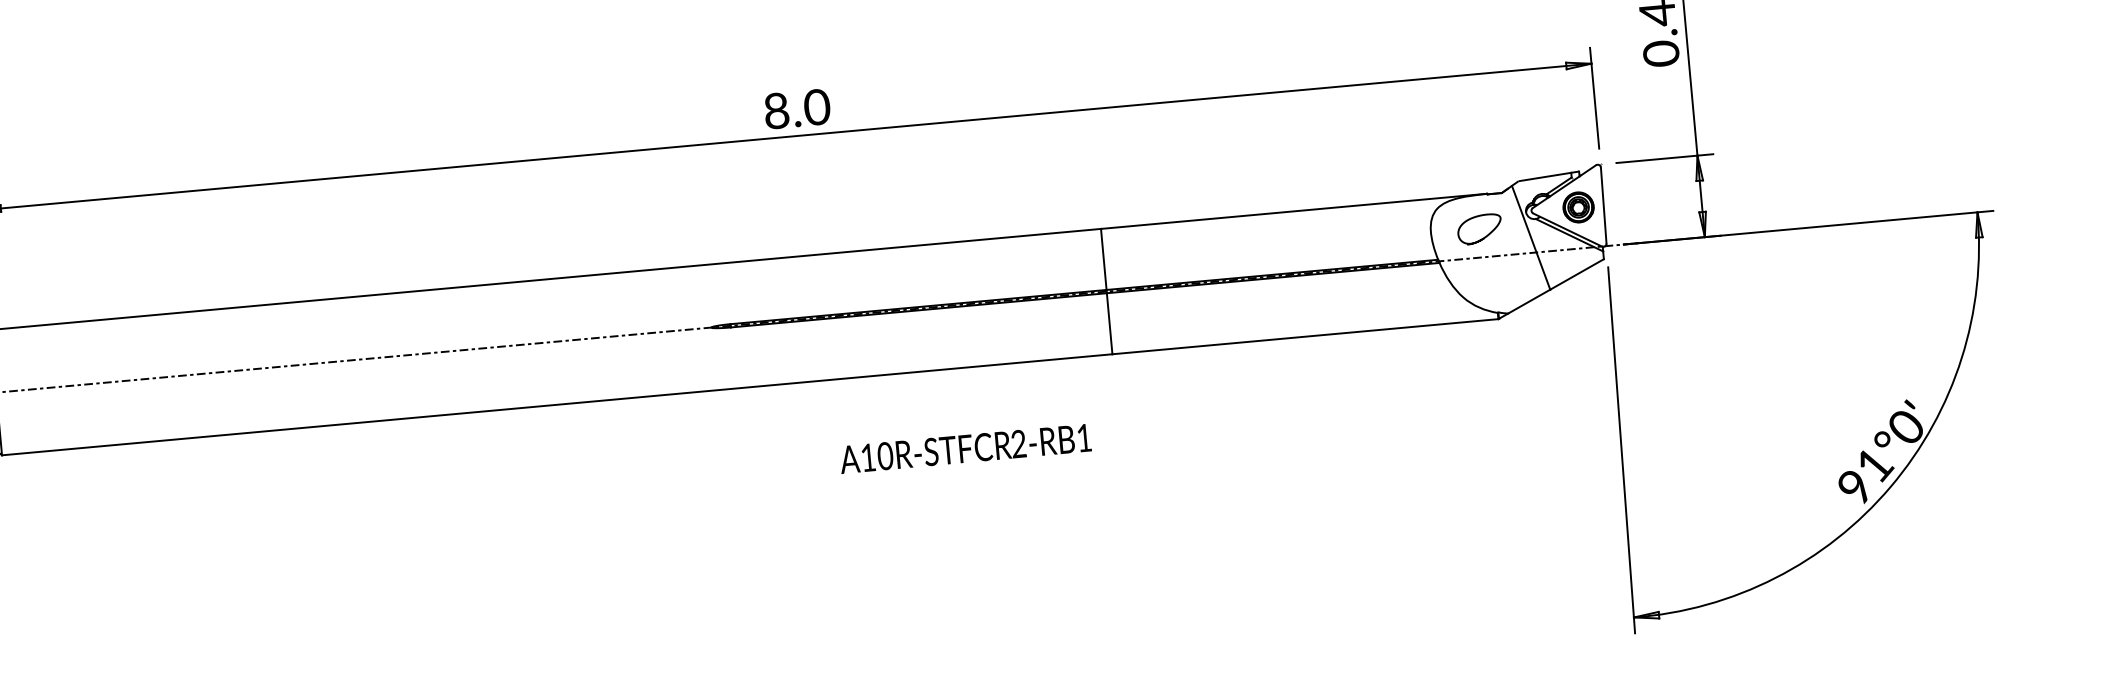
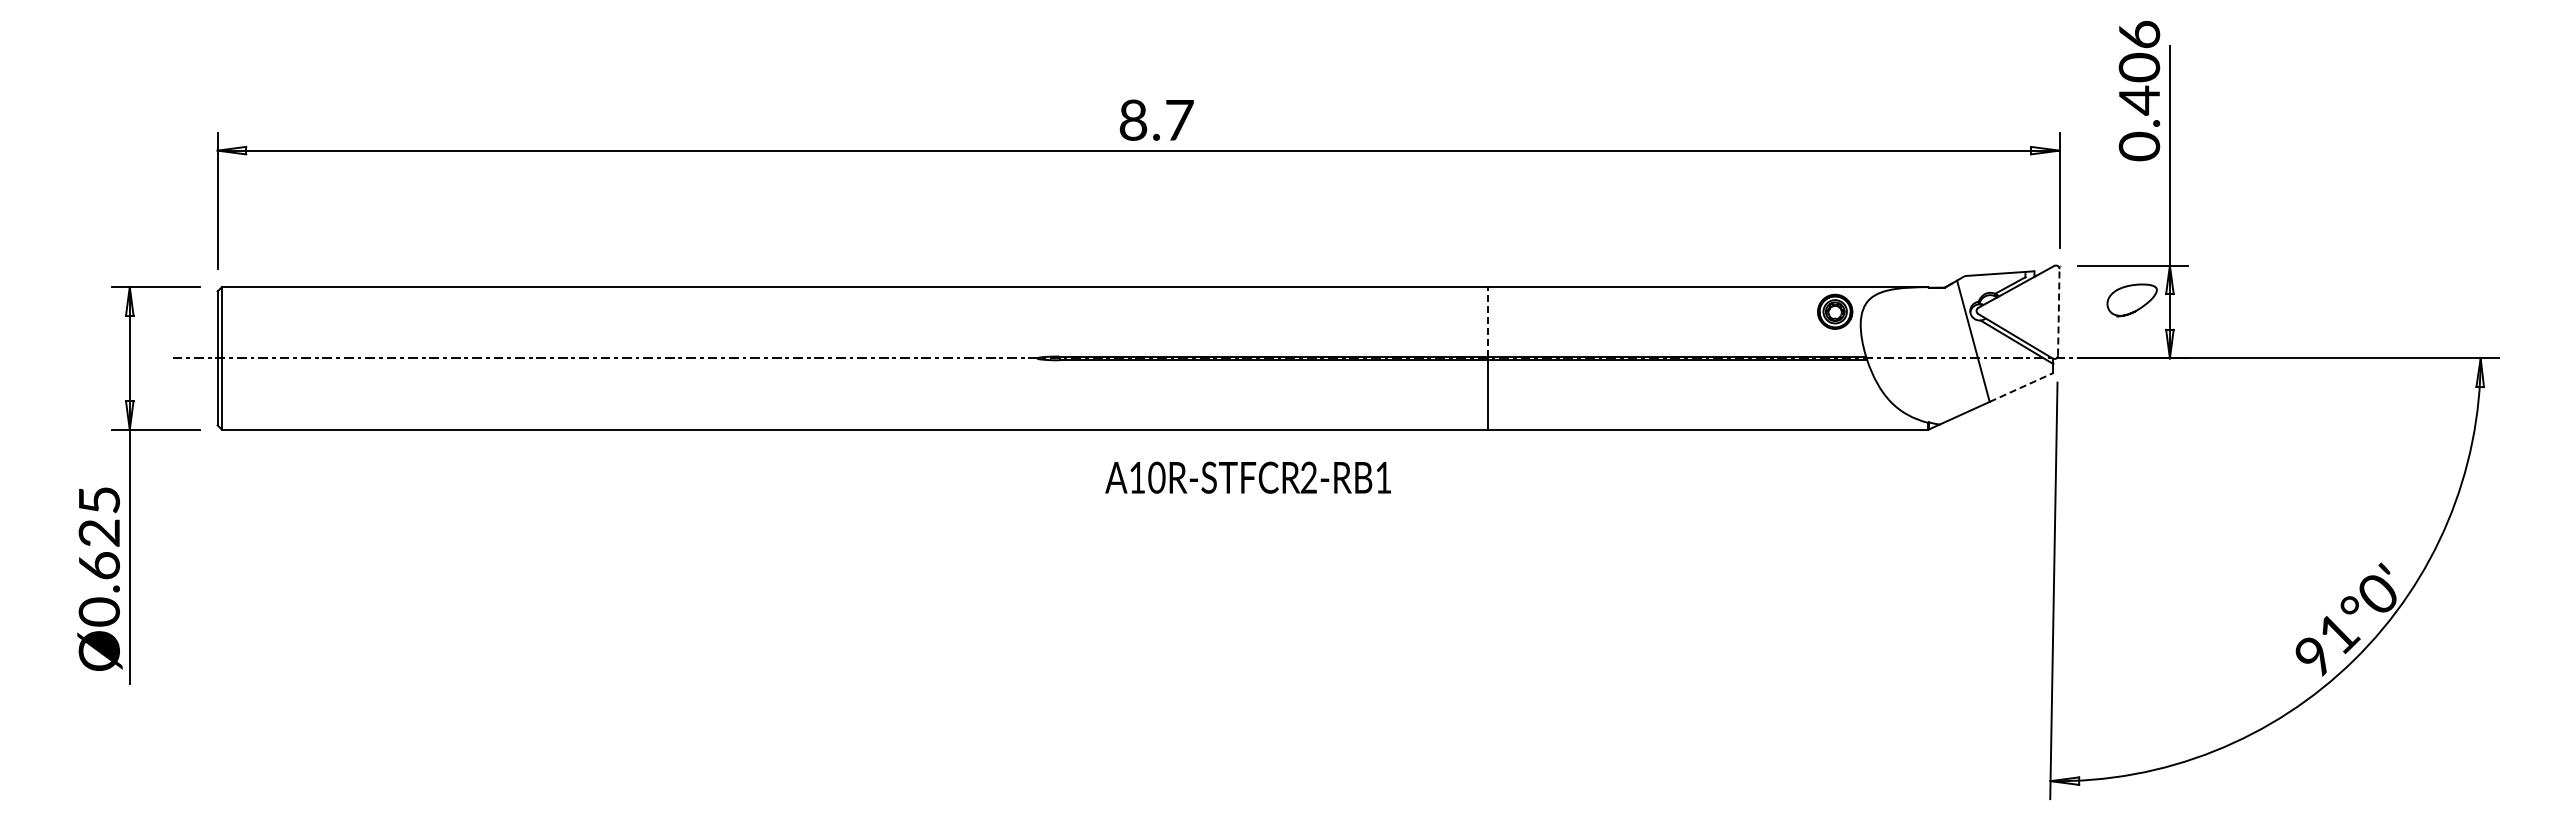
text: (817, 106) -> (1179, 119), 8.0 -> 8.7
line: (1603, 204) -> (2058, 311), solid -> dashed
part: (1578, 207) -> (1835, 311), moved
curve: (1484, 236) -> (2136, 309), moved
line: (1104, 259) -> (1488, 321), solid -> dashed
line: (1577, 274) -> (2022, 387), solid -> dashed
text: (964, 448) -> (1247, 477), moved

